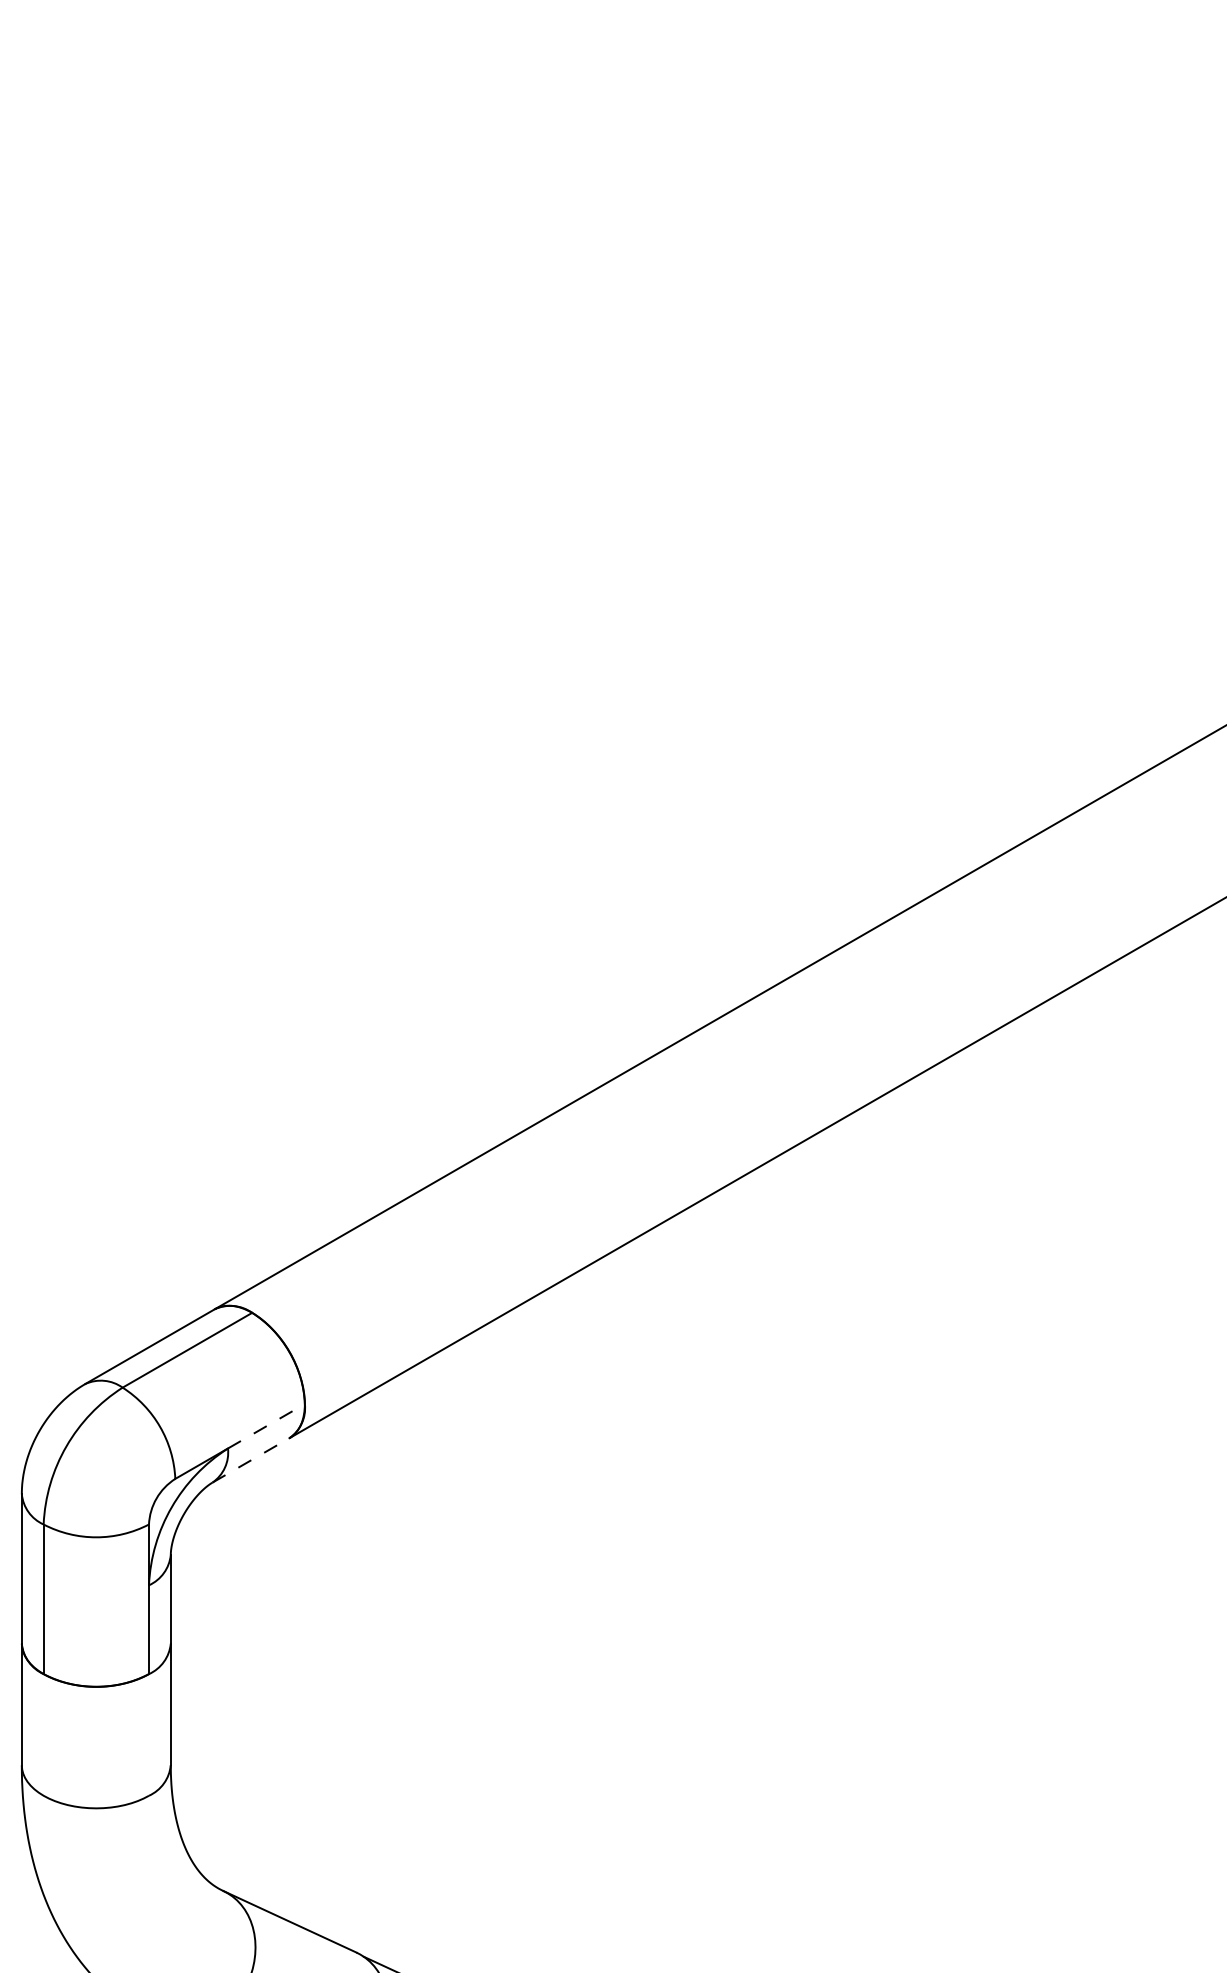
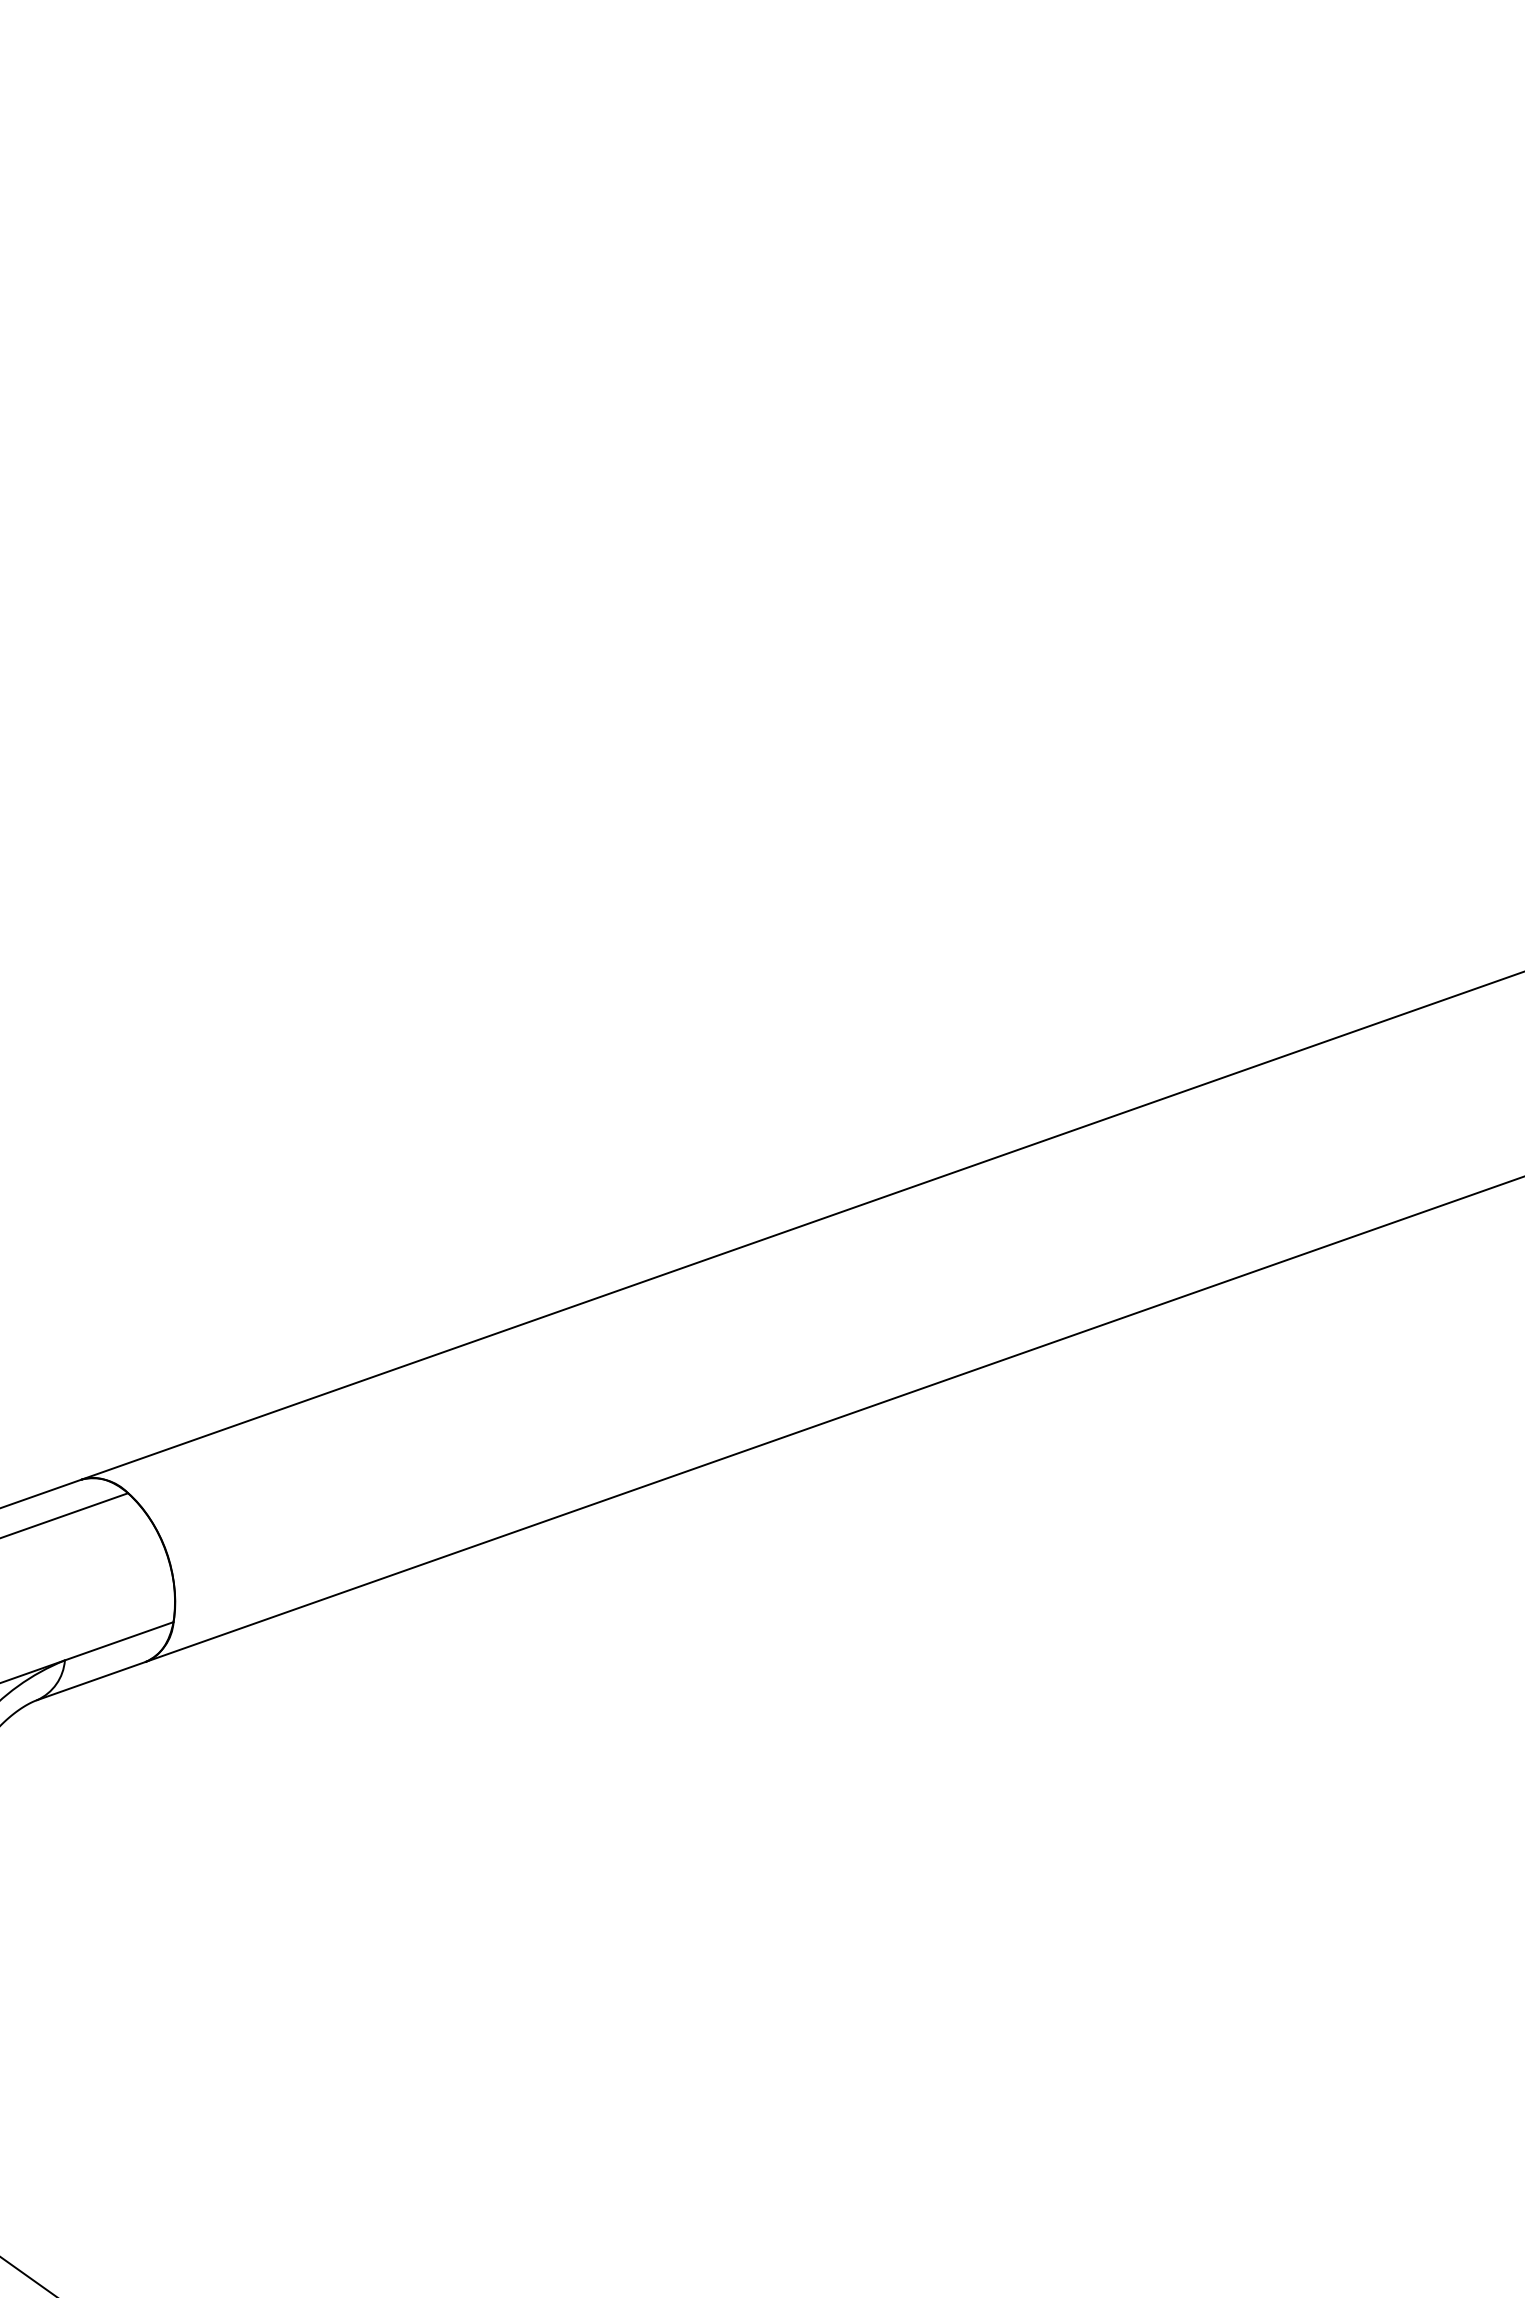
line: (266, 1426) -> (119, 1641), dashed -> solid
line: (251, 1460) -> (92, 1681), dashed -> solid

